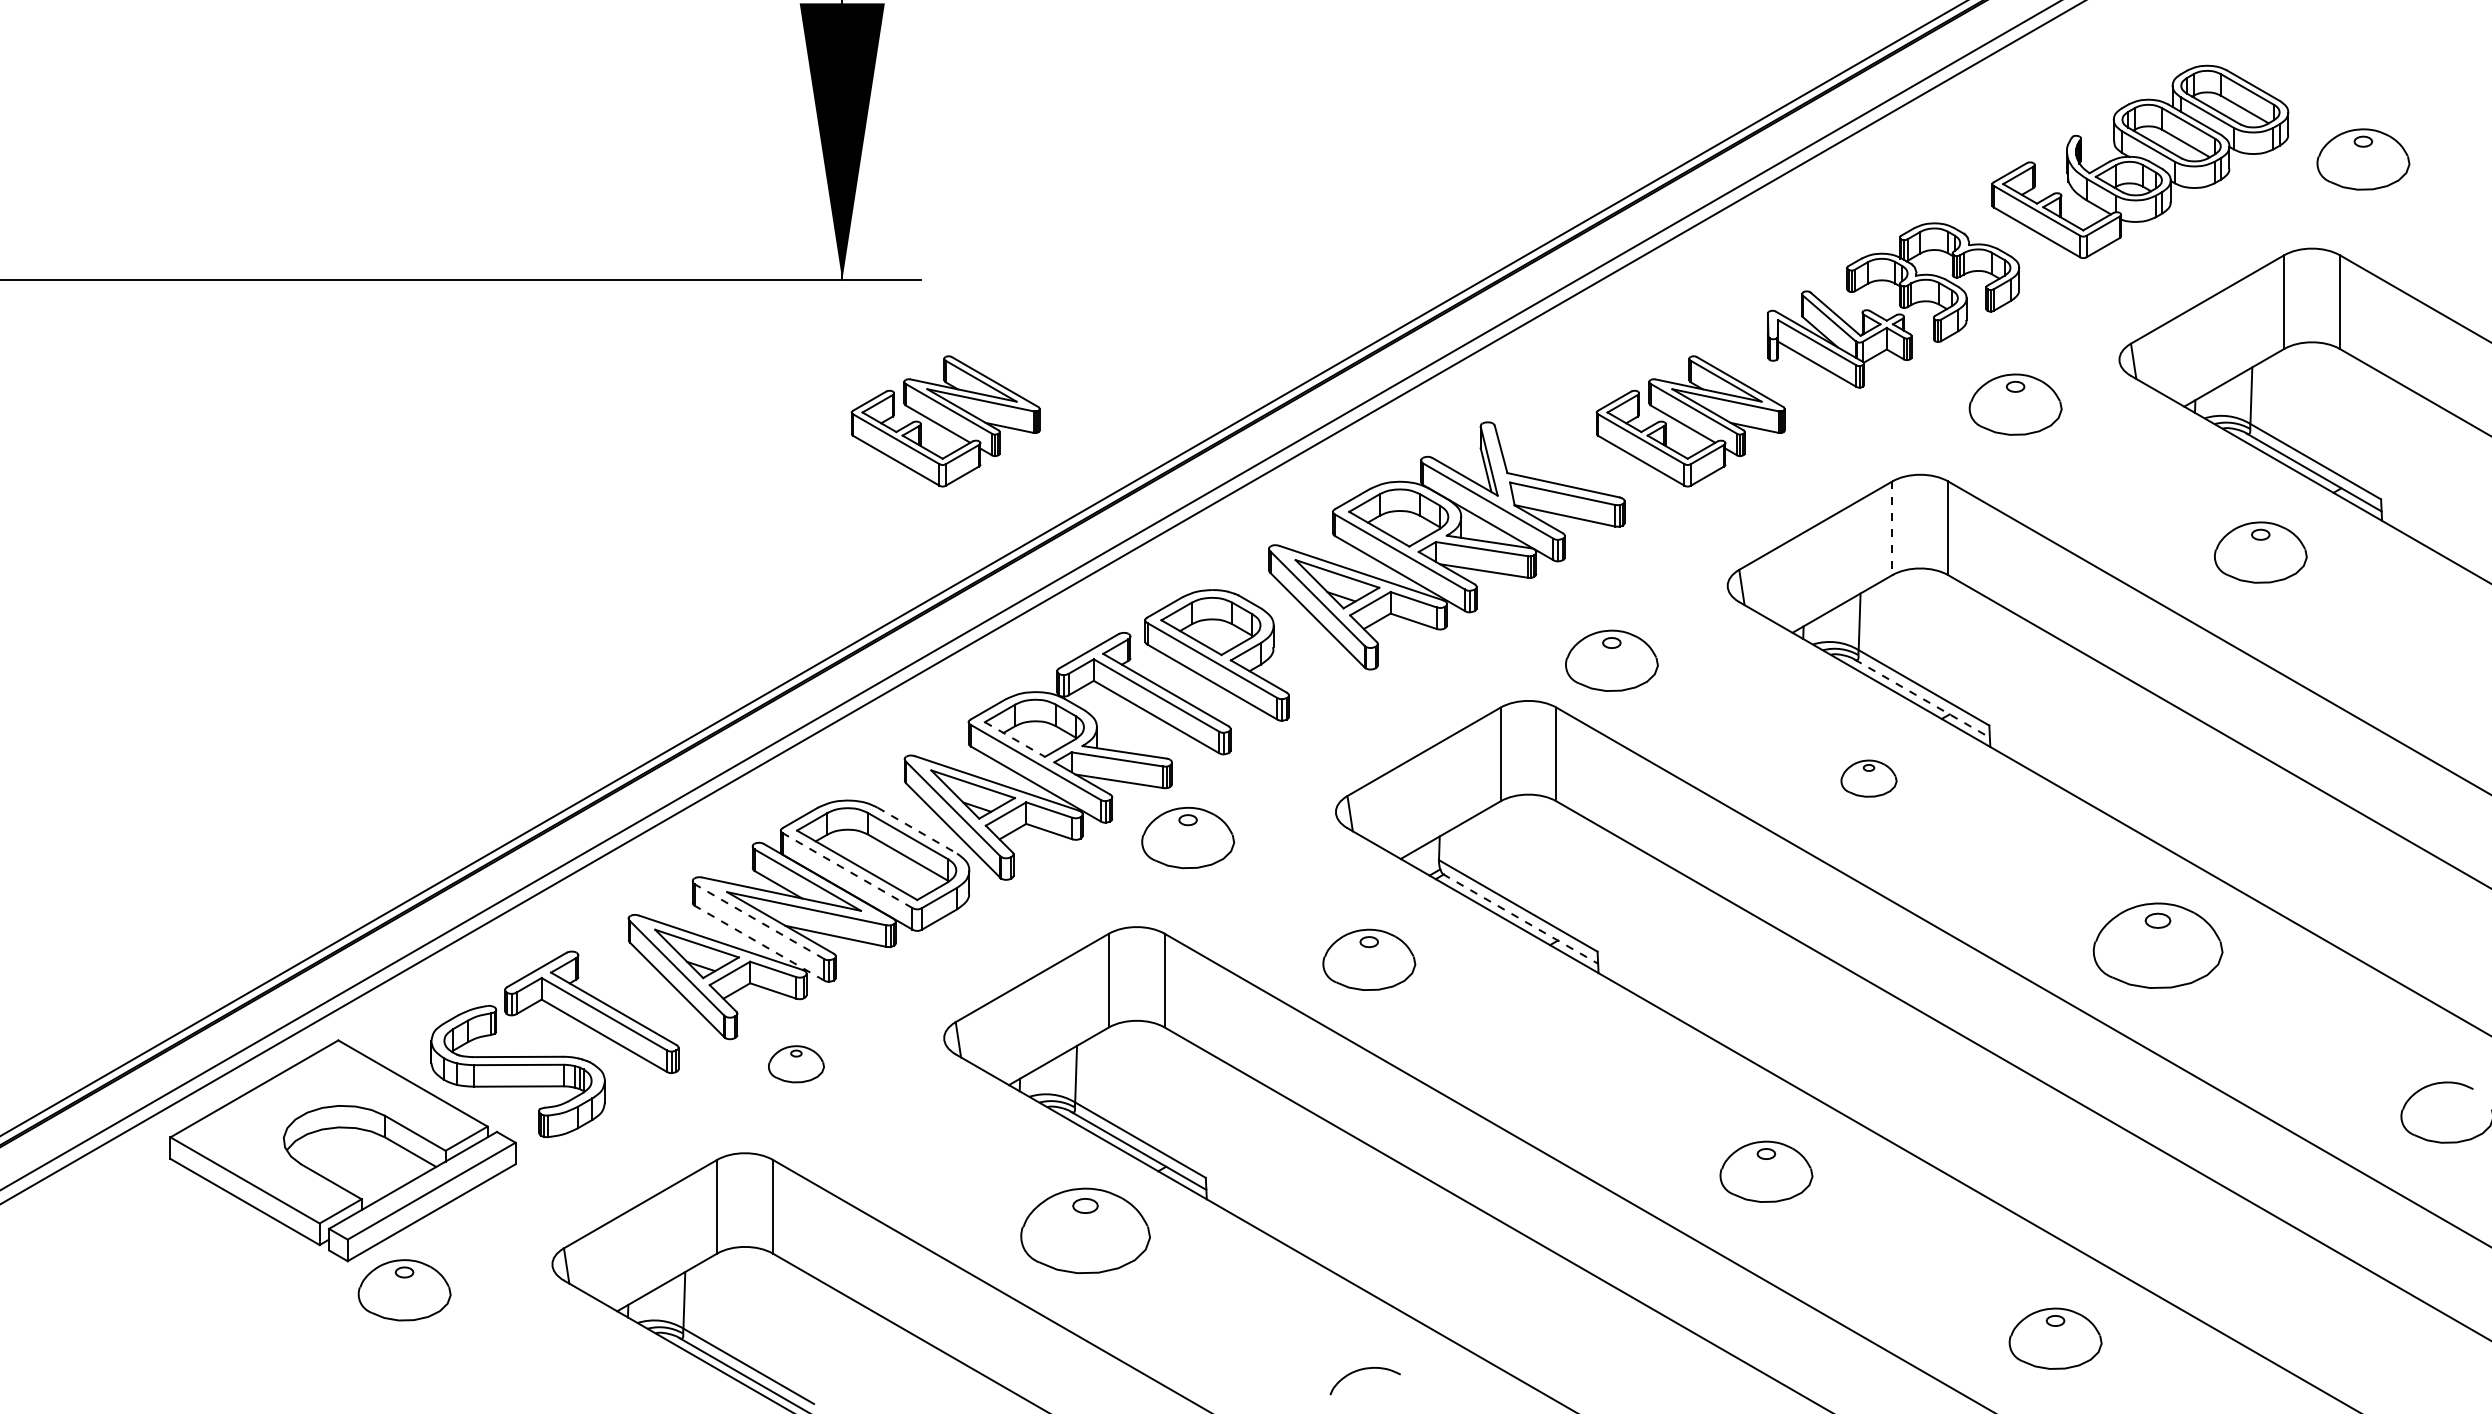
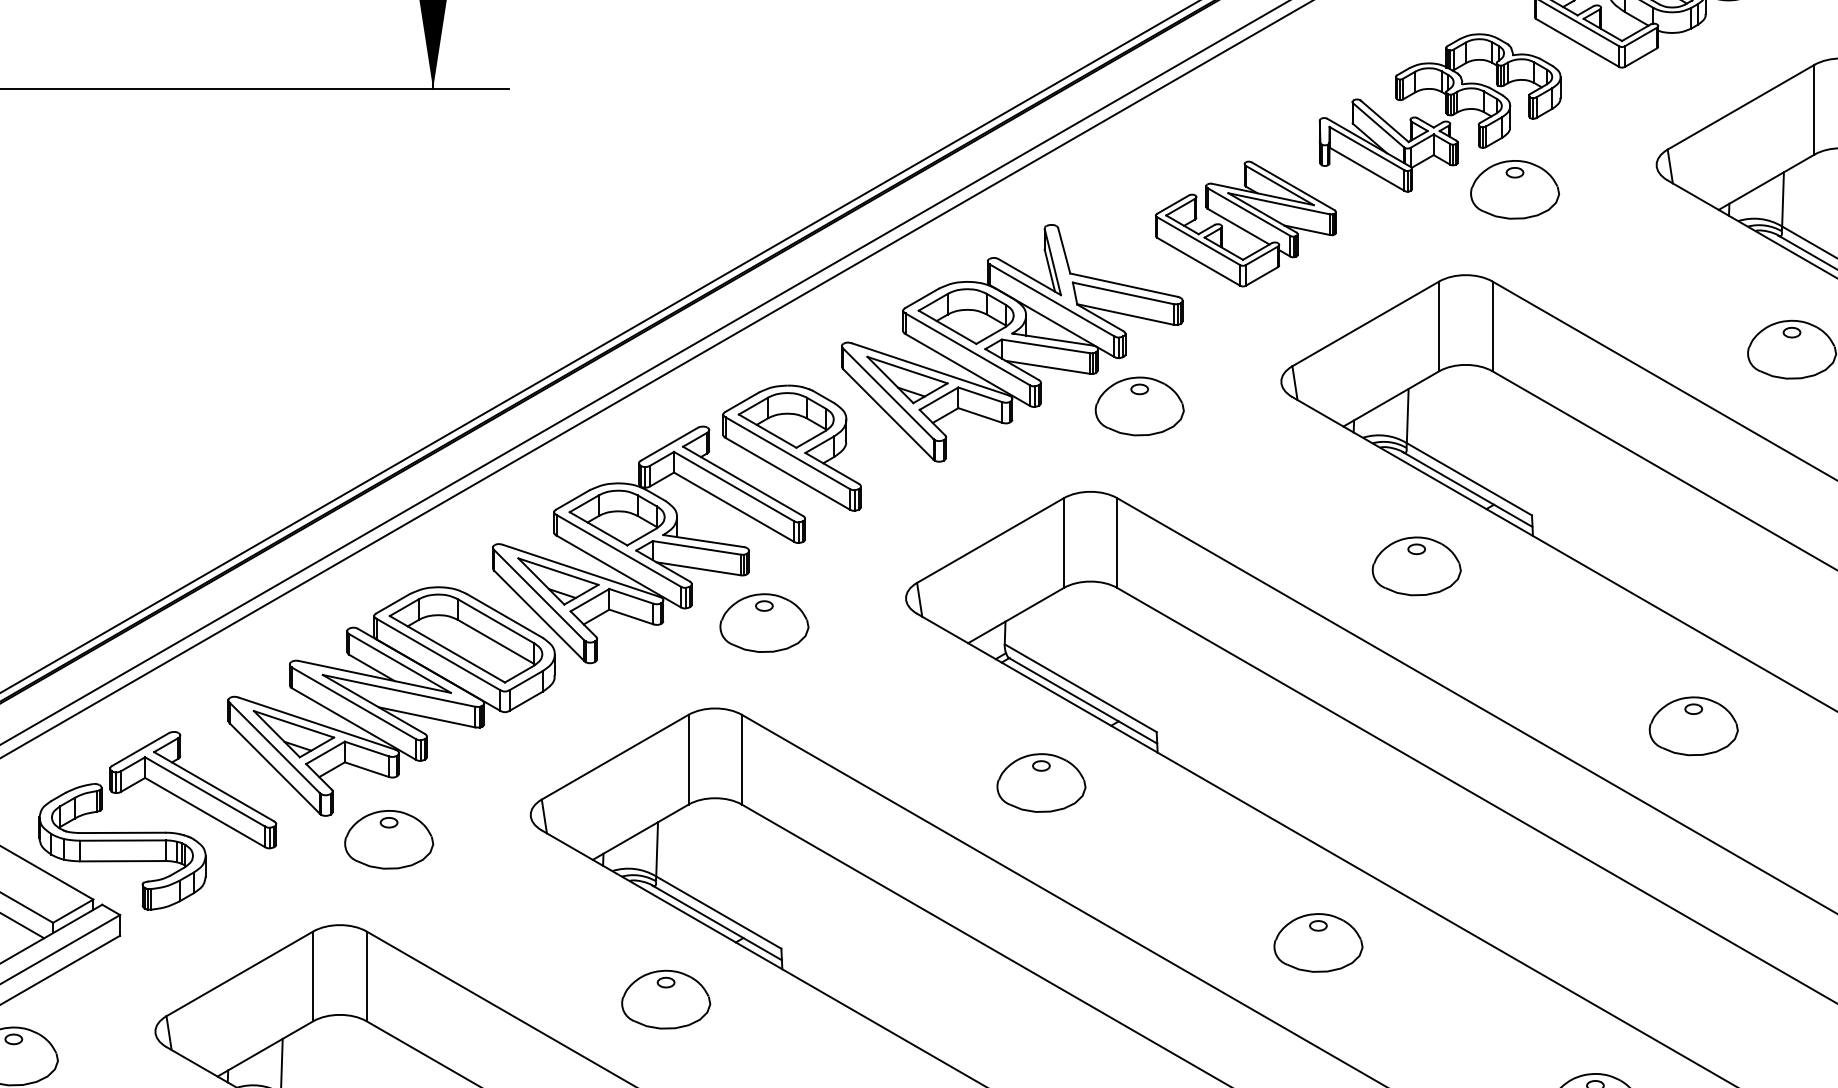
part: (2015, 404) -> (1514, 189), moved
part: (945, 421) -> (531, 224), removed
line: (1892, 528) -> (1439, 326), dashed -> solid
part: (1611, 660) -> (1139, 406), moved
line: (1922, 698) -> (1467, 489), dashed -> solid
line: (1014, 739) -> (598, 528), dashed -> solid
part: (1868, 778) -> (1416, 566), size x1.67
line: (917, 830) -> (505, 615), dashed -> solid
line: (847, 870) -> (438, 654), dashed -> solid
line: (1520, 918) -> (1082, 700), dashed -> solid
line: (759, 921) -> (353, 703), dashed -> solid
line: (759, 943) -> (353, 724), dashed -> solid
part: (2158, 945) -> (1694, 726), size x0.71
part: (1369, 959) -> (1041, 782), moved
part: (796, 1064) -> (389, 840), size x1.67
part: (1085, 1231) -> (666, 1000), size x0.71

